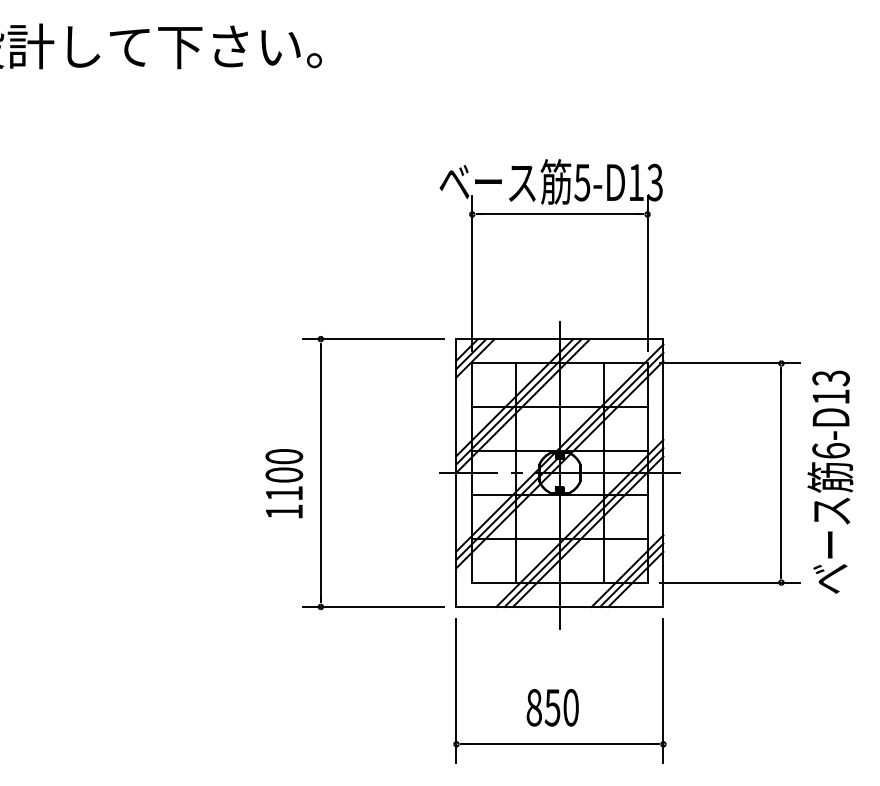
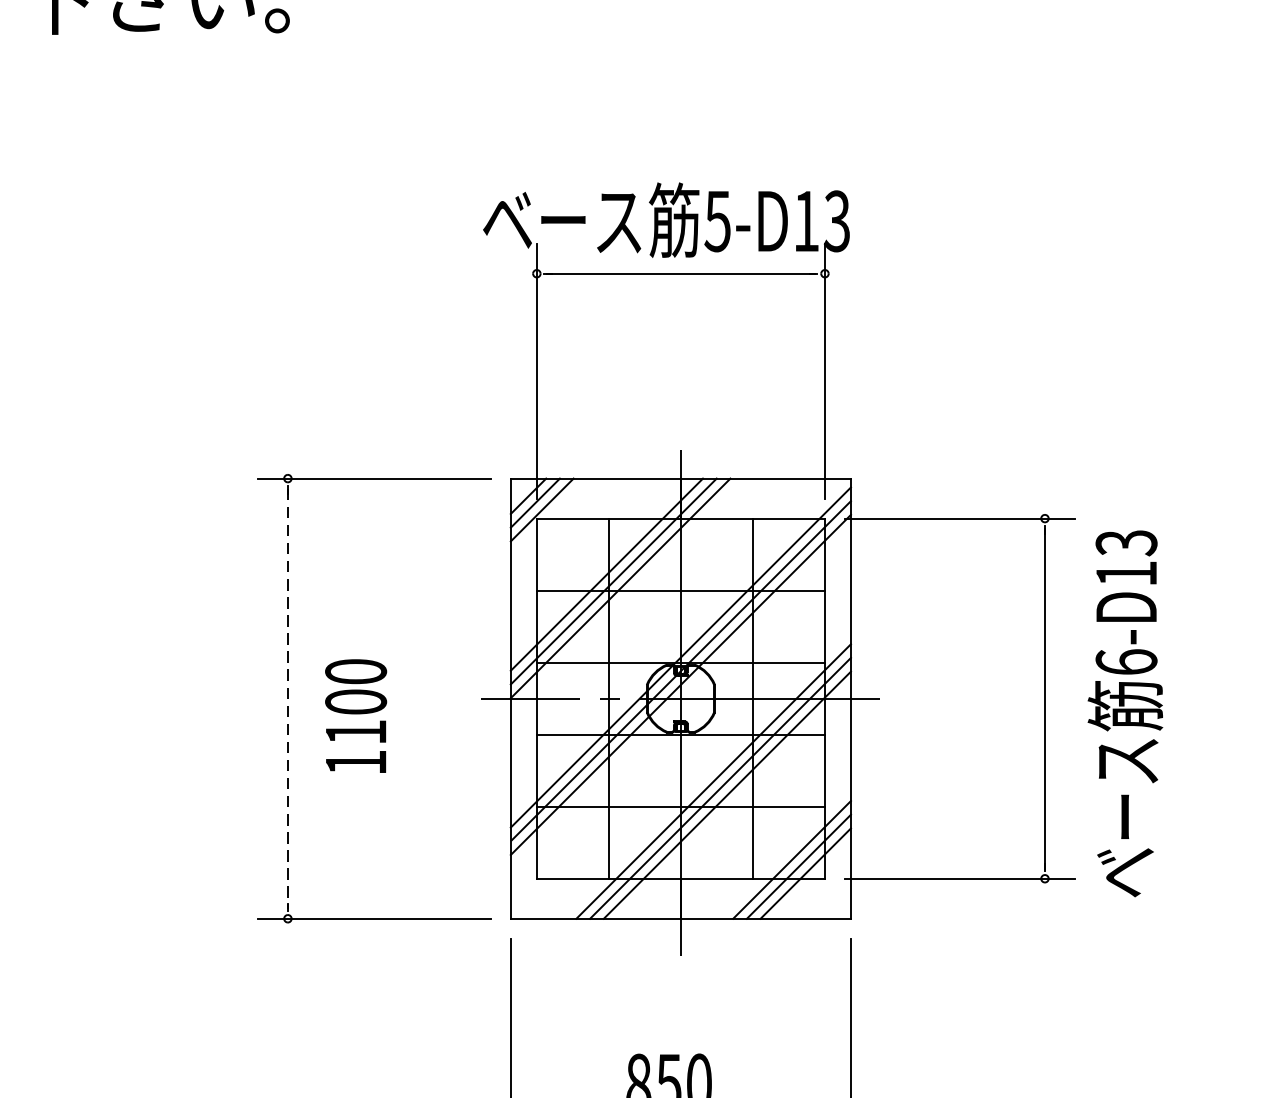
line: (320, 473) -> (287, 699), solid -> dashed
text: (284, 483) -> (356, 715), moved

